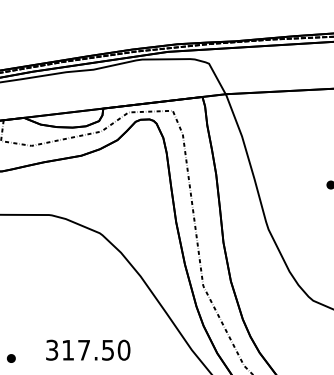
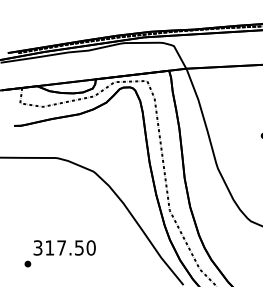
text: (87, 349) -> (64, 247), moved

